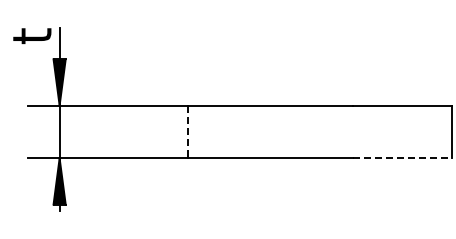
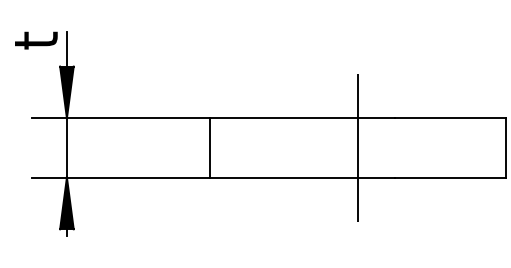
line: (319, 131) -> (357, 147), added
line: (187, 132) -> (210, 148), dashed -> solid
line: (402, 158) -> (450, 177), dashed -> solid

